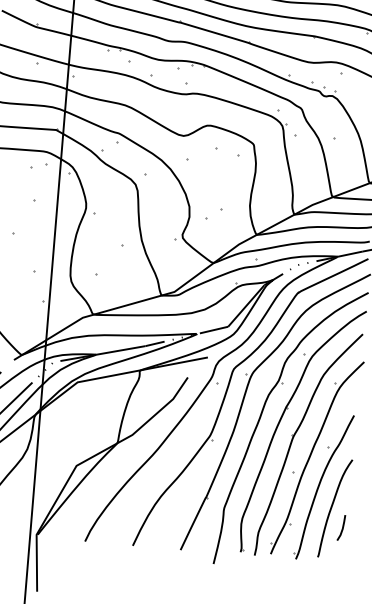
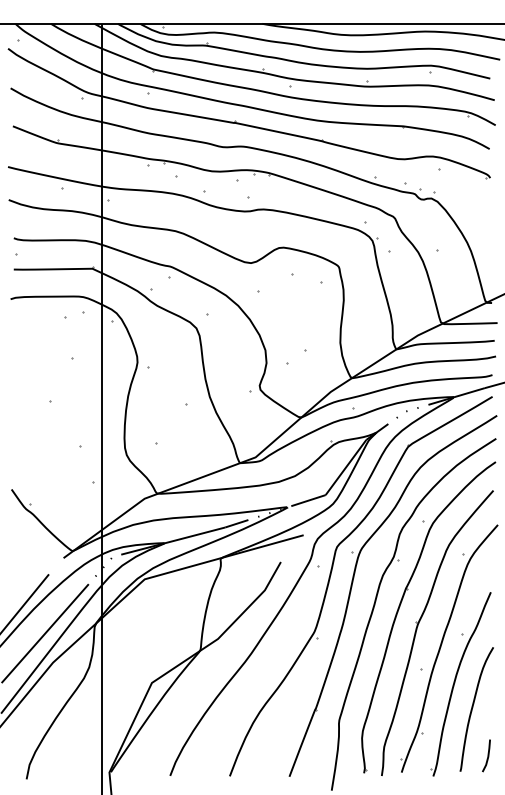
line: (342, 527) -> (487, 755), moved

